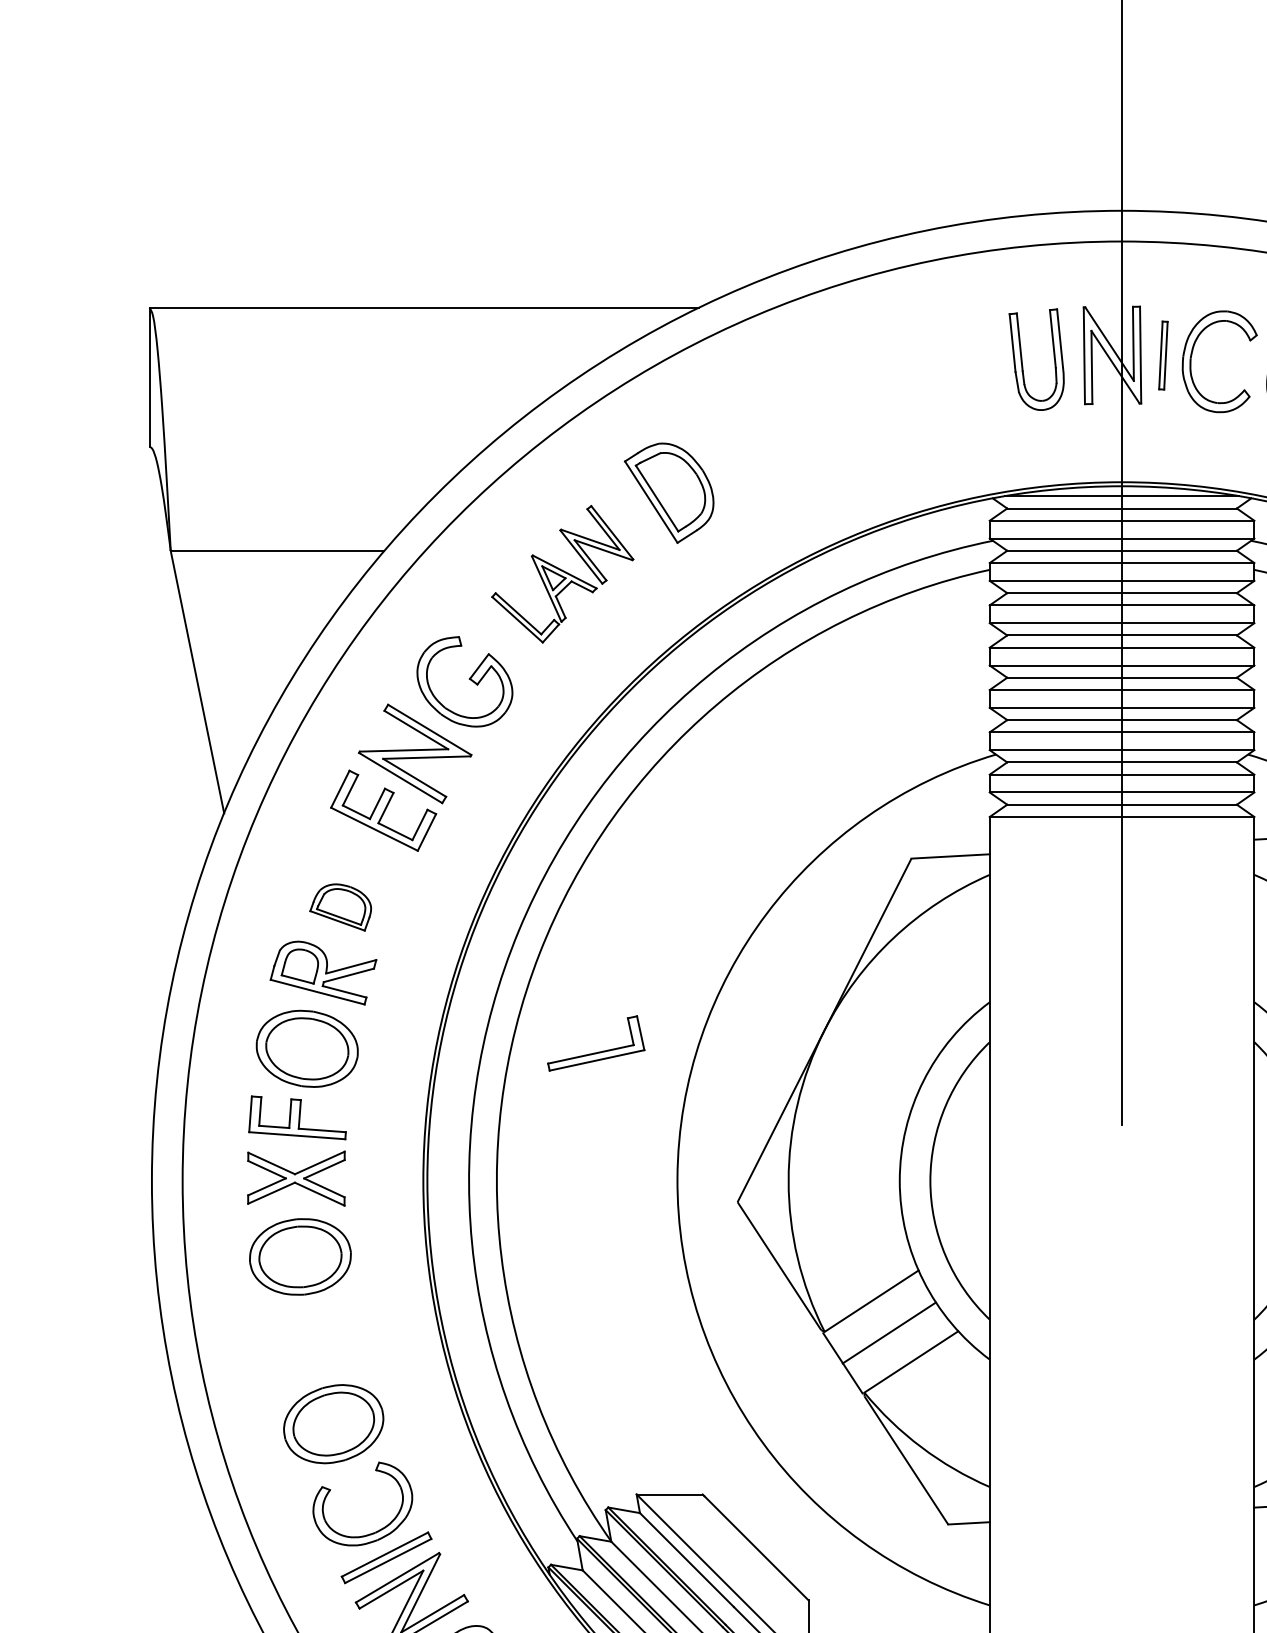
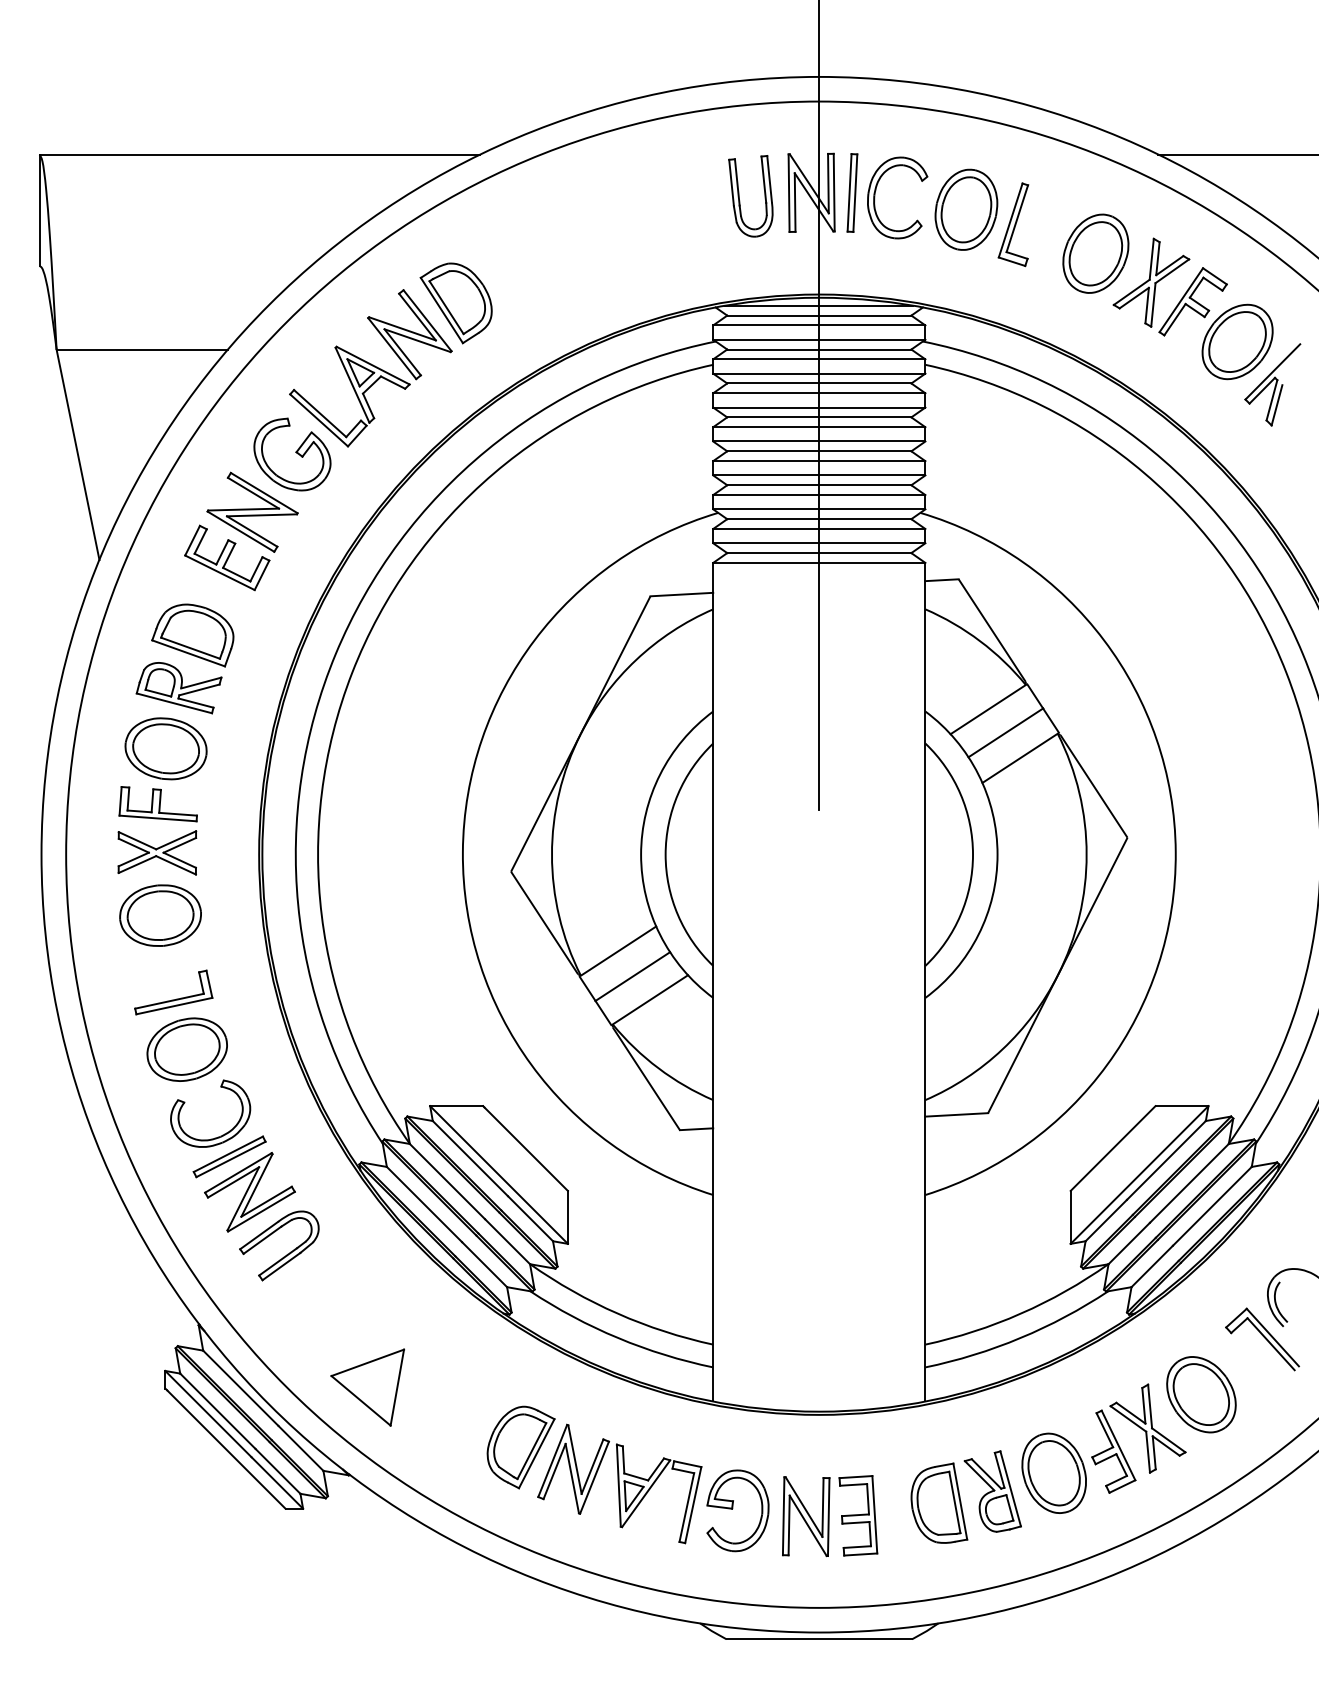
part: (1163, 354) -> (852, 192), size x1.43
part: (562, 574) -> (370, 368), size x1.43
part: (340, 907) -> (192, 635), size x1.67
part: (599, 1050) -> (176, 998), moved

